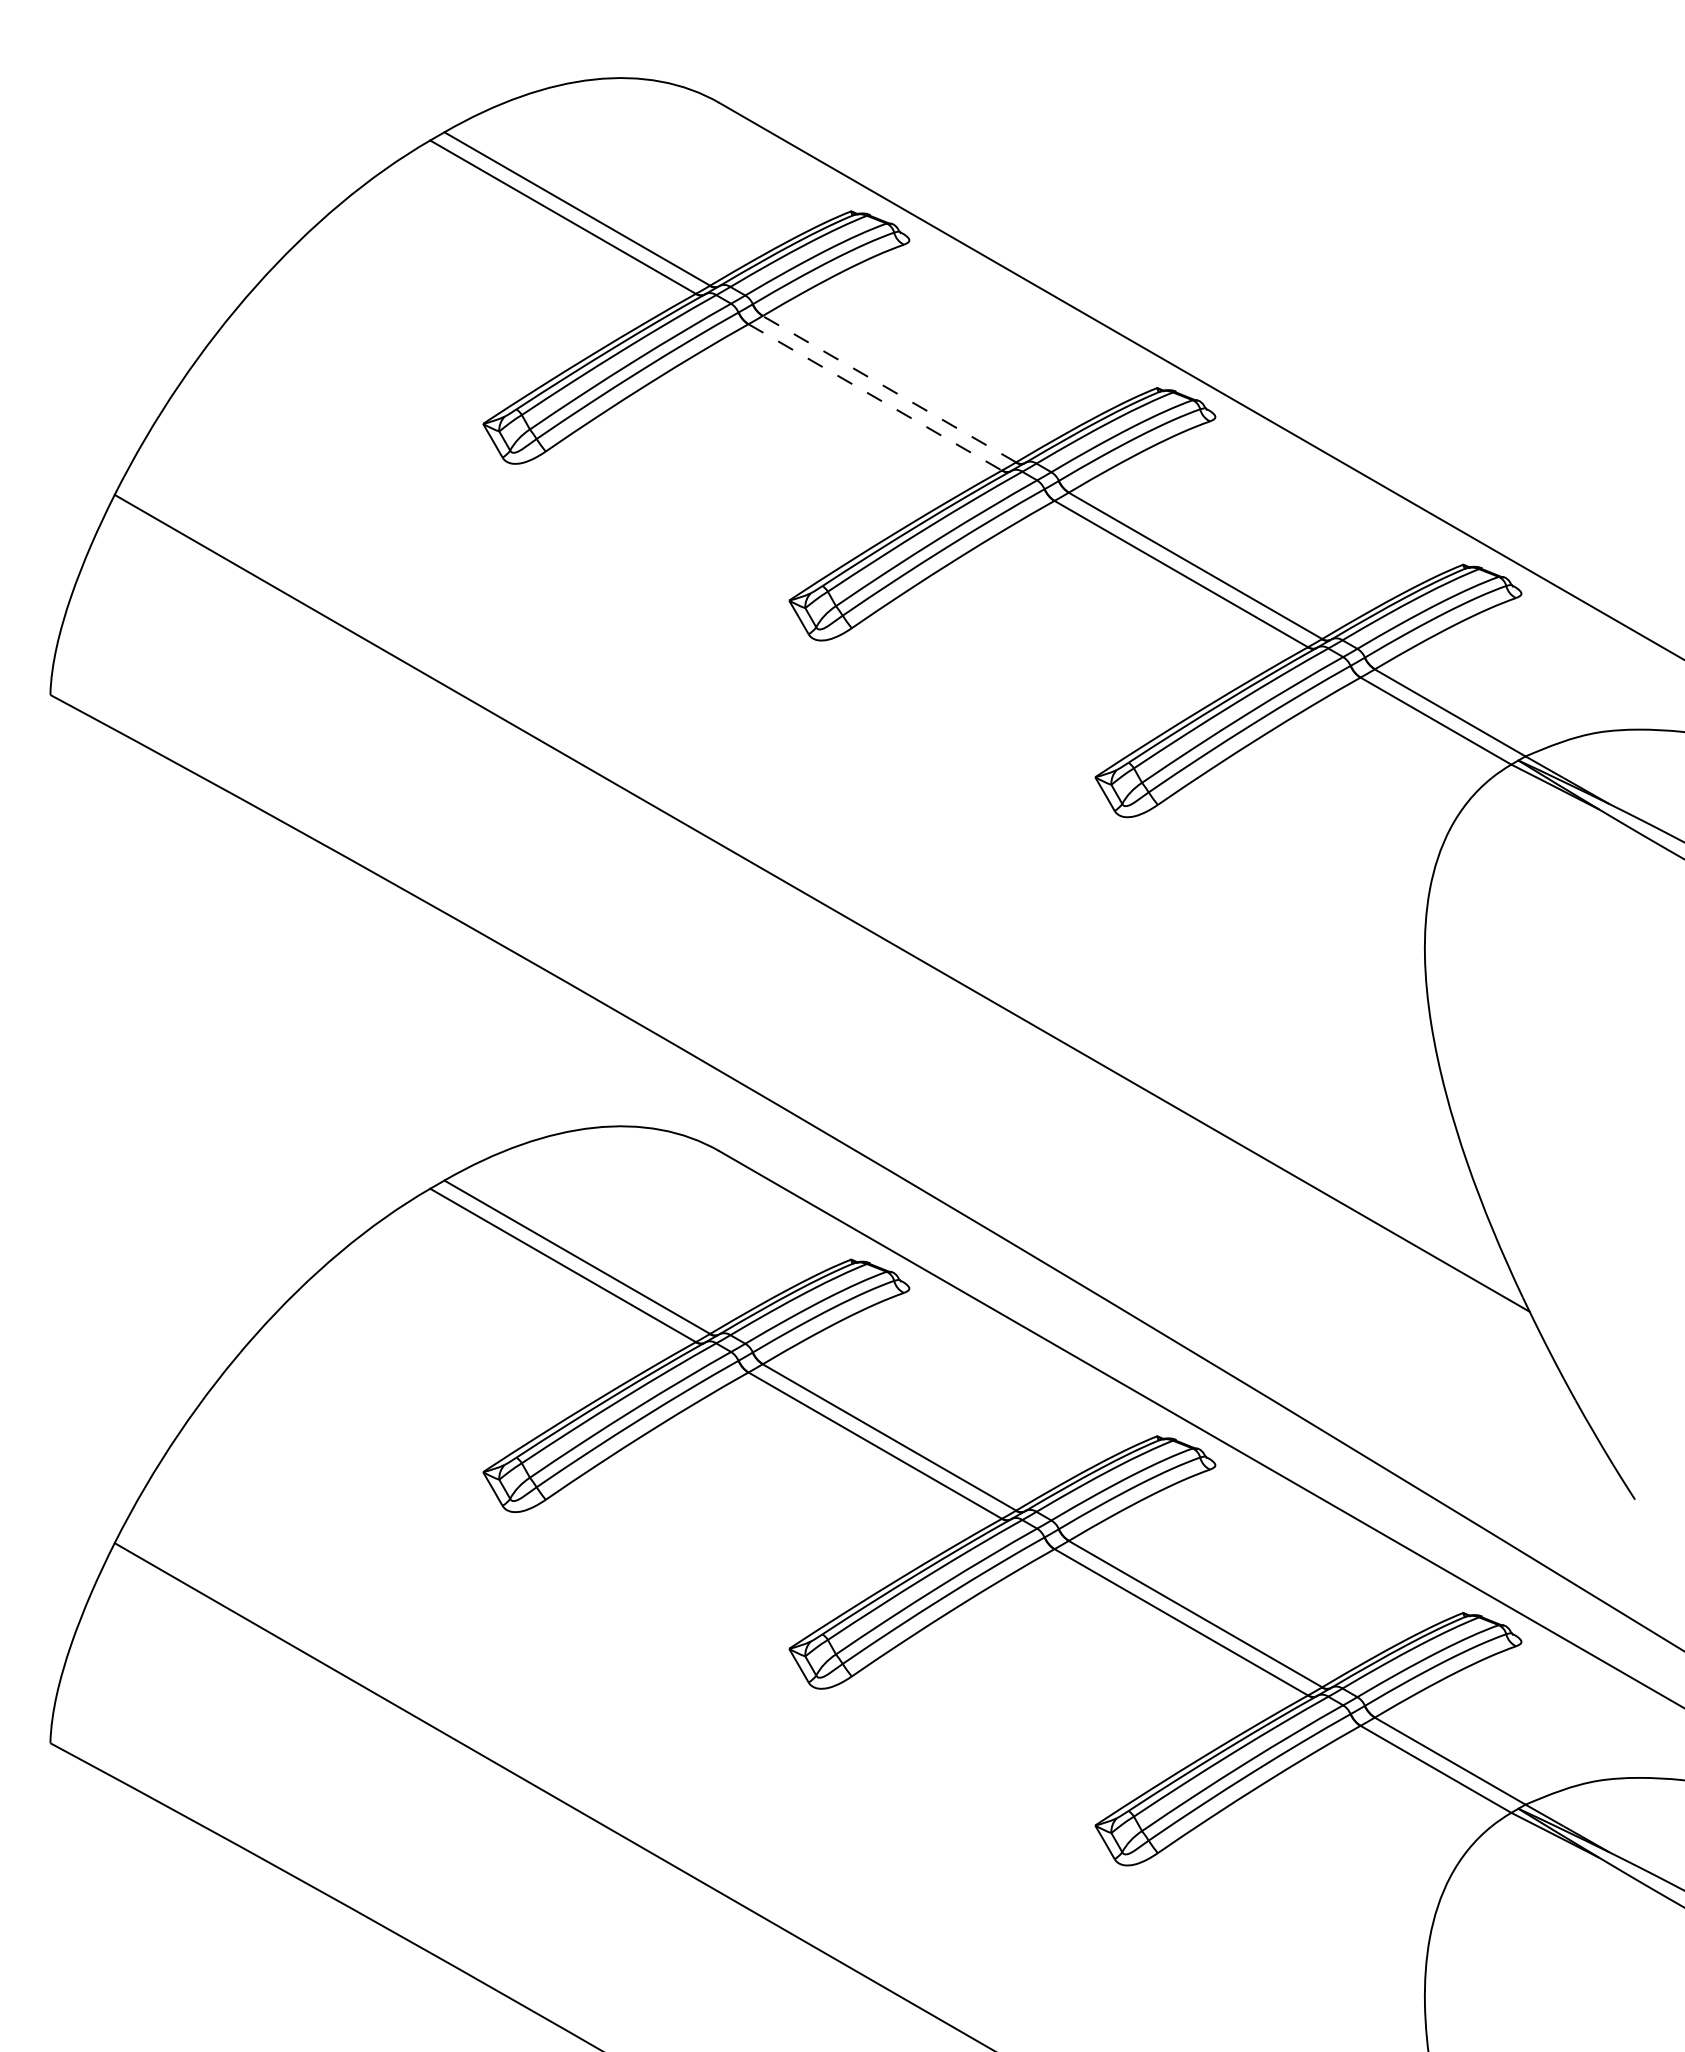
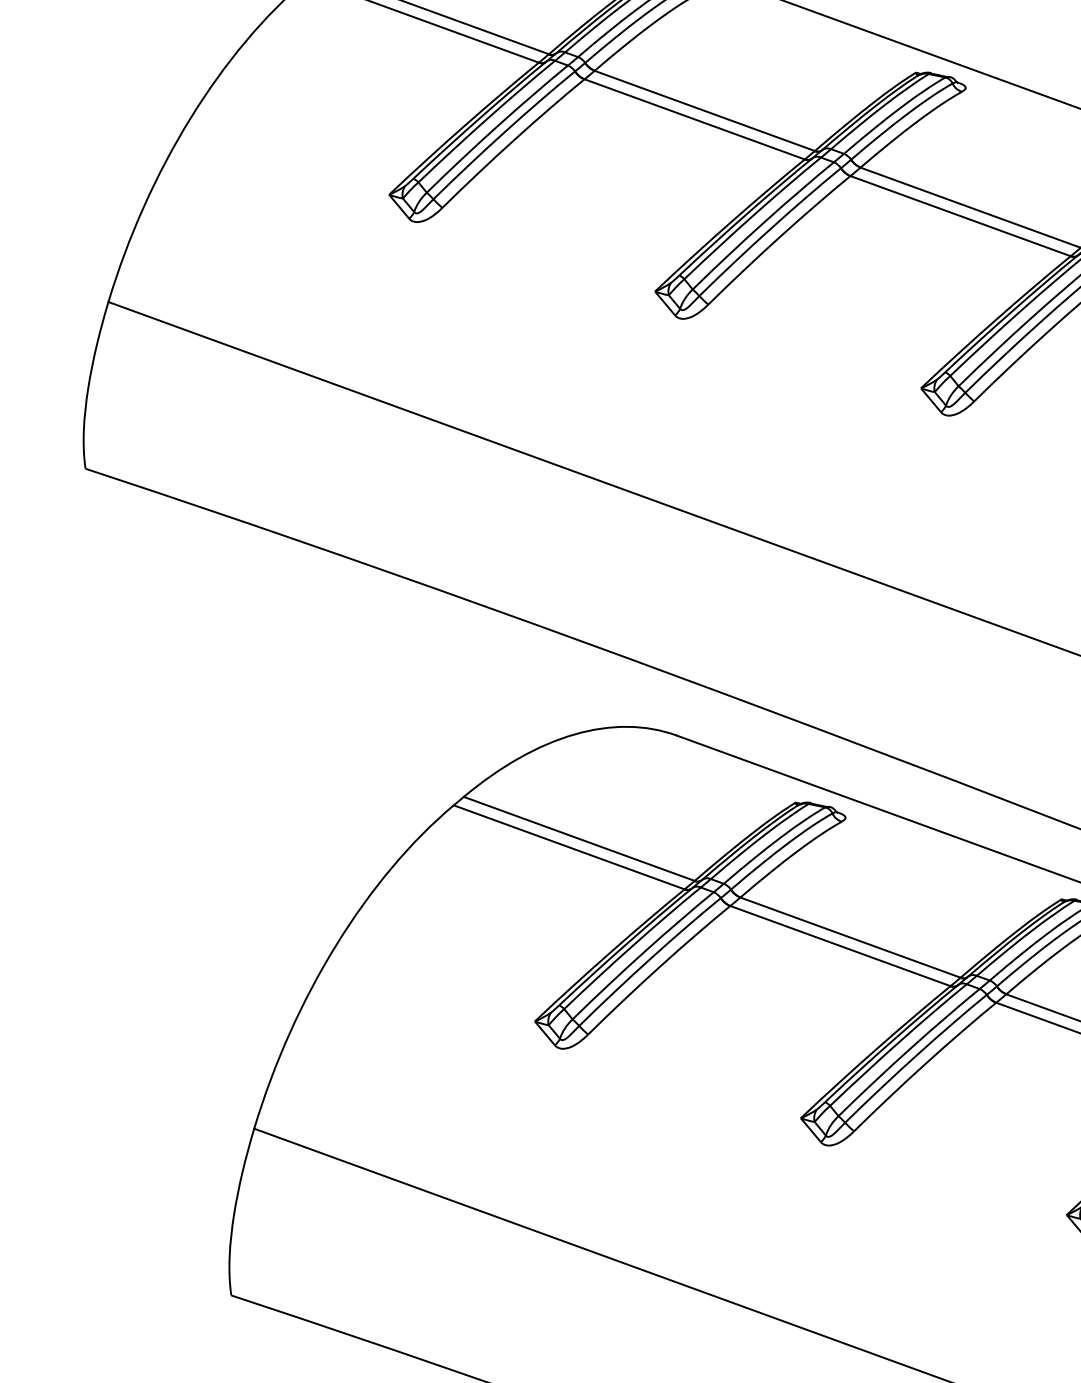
line: (889, 388) -> (704, 110), dashed -> solid
line: (875, 397) -> (694, 119), dashed -> solid

